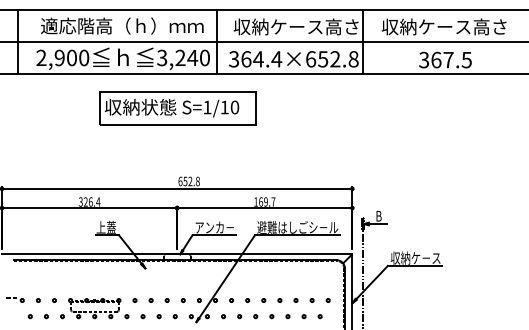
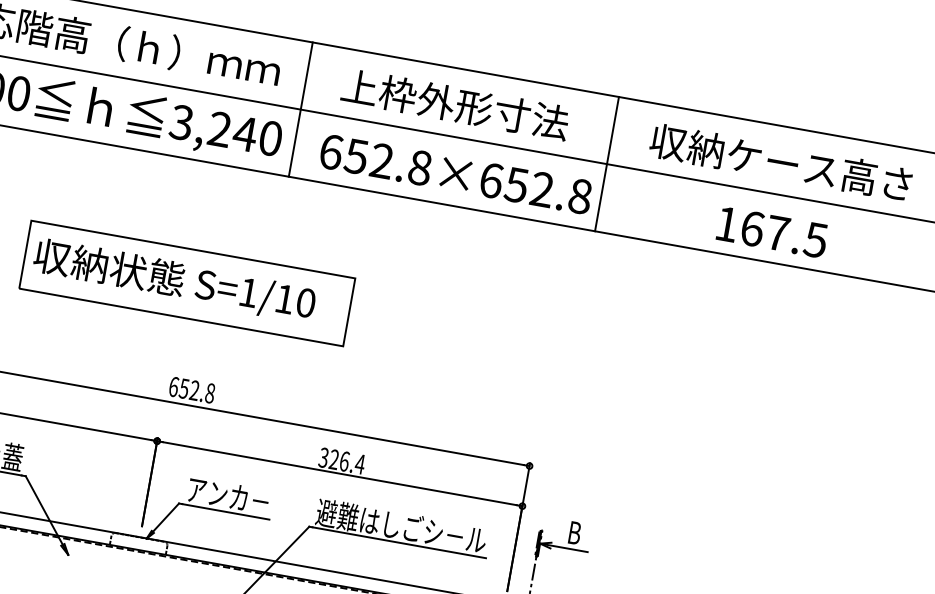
text: (295, 26) -> (471, 106), 収納ケース高さ -> 上枠外形寸法
text: (255, 59) -> (375, 160), 364.4×652.8 -> 652.8×652.8
text: (423, 59) -> (725, 222), 367.5 -> 167.5
part: (177, 108) -> (185, 283), moved
text: (264, 201) -> (341, 459), 169.7 -> 326.4

